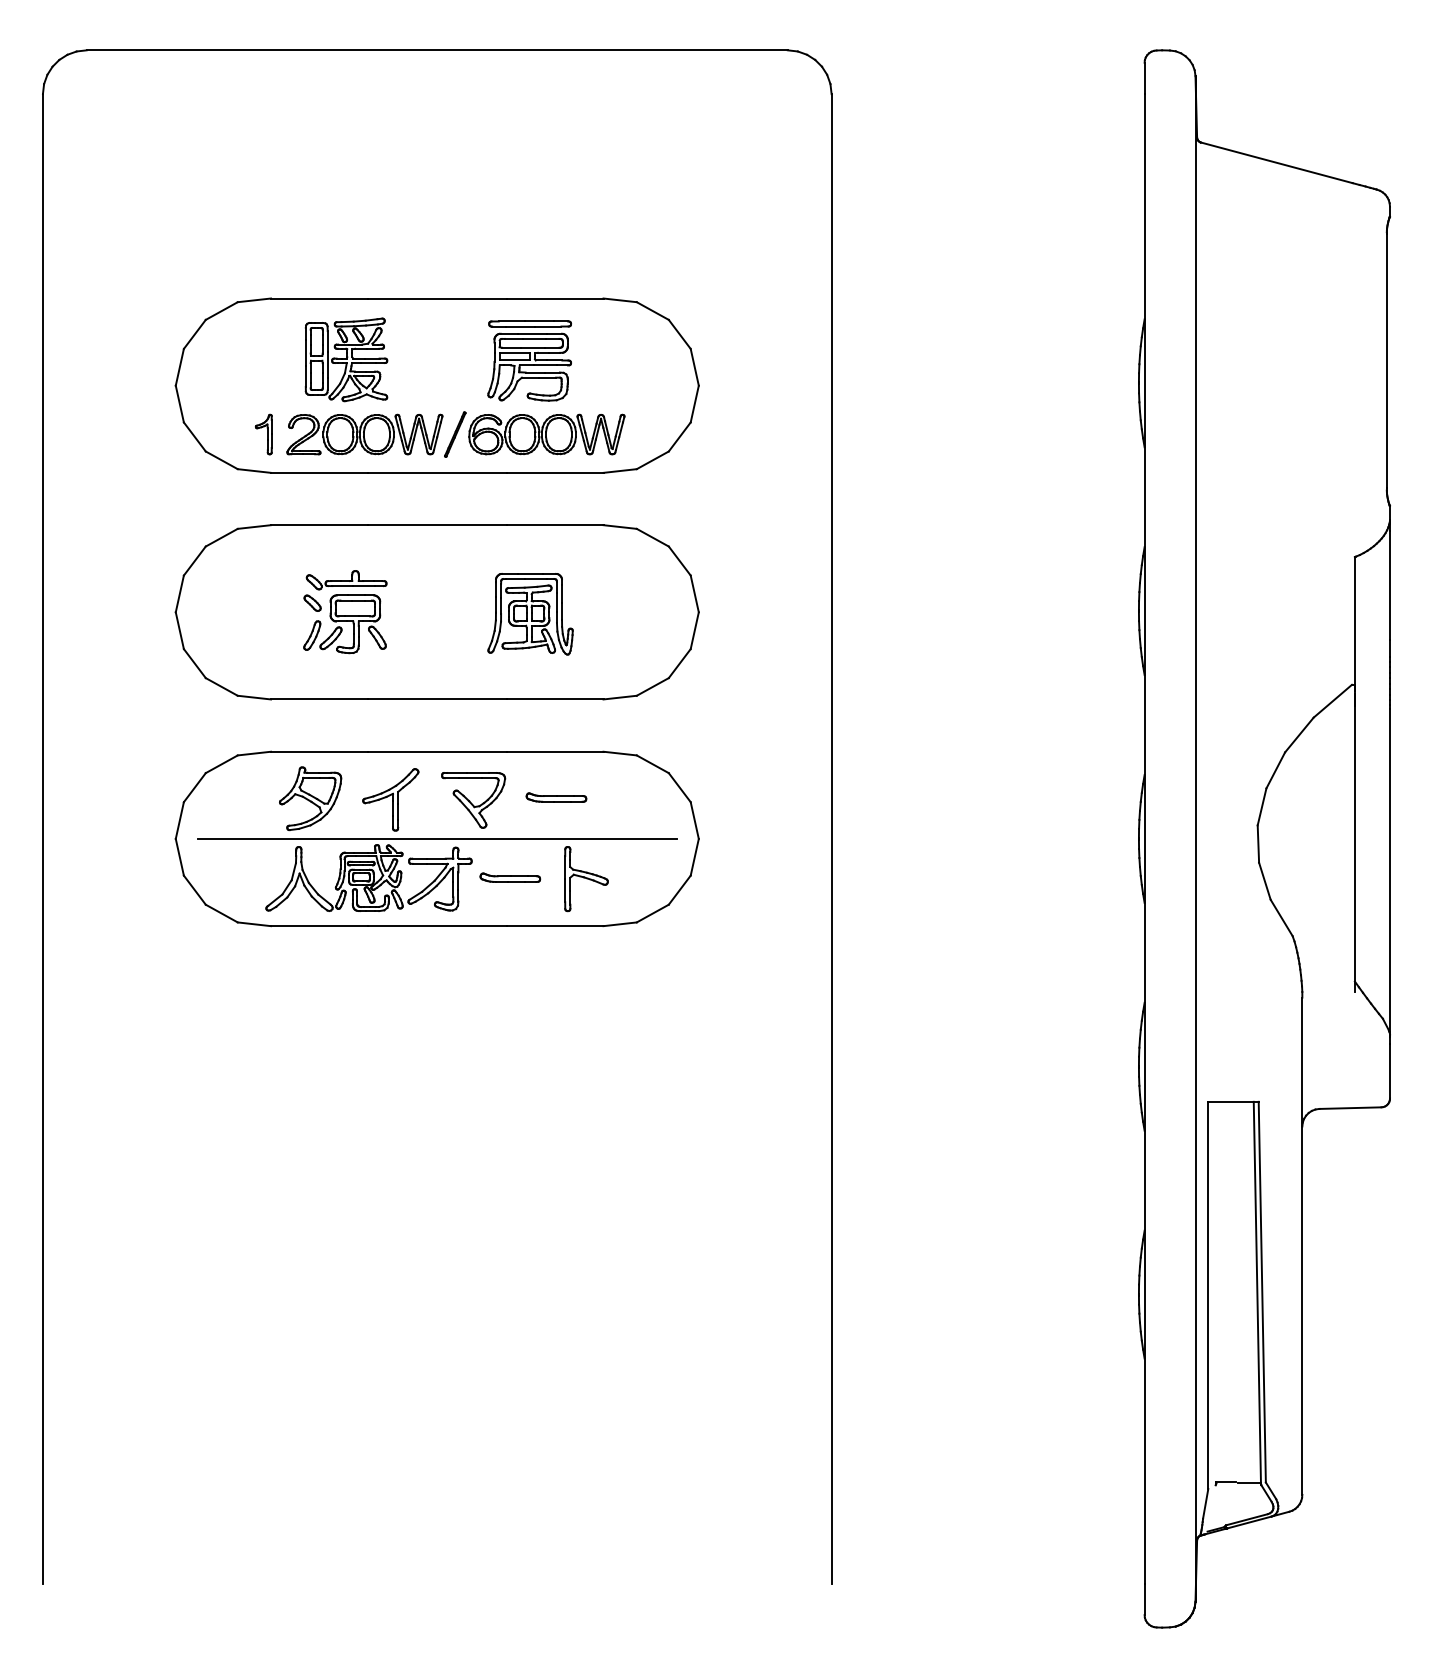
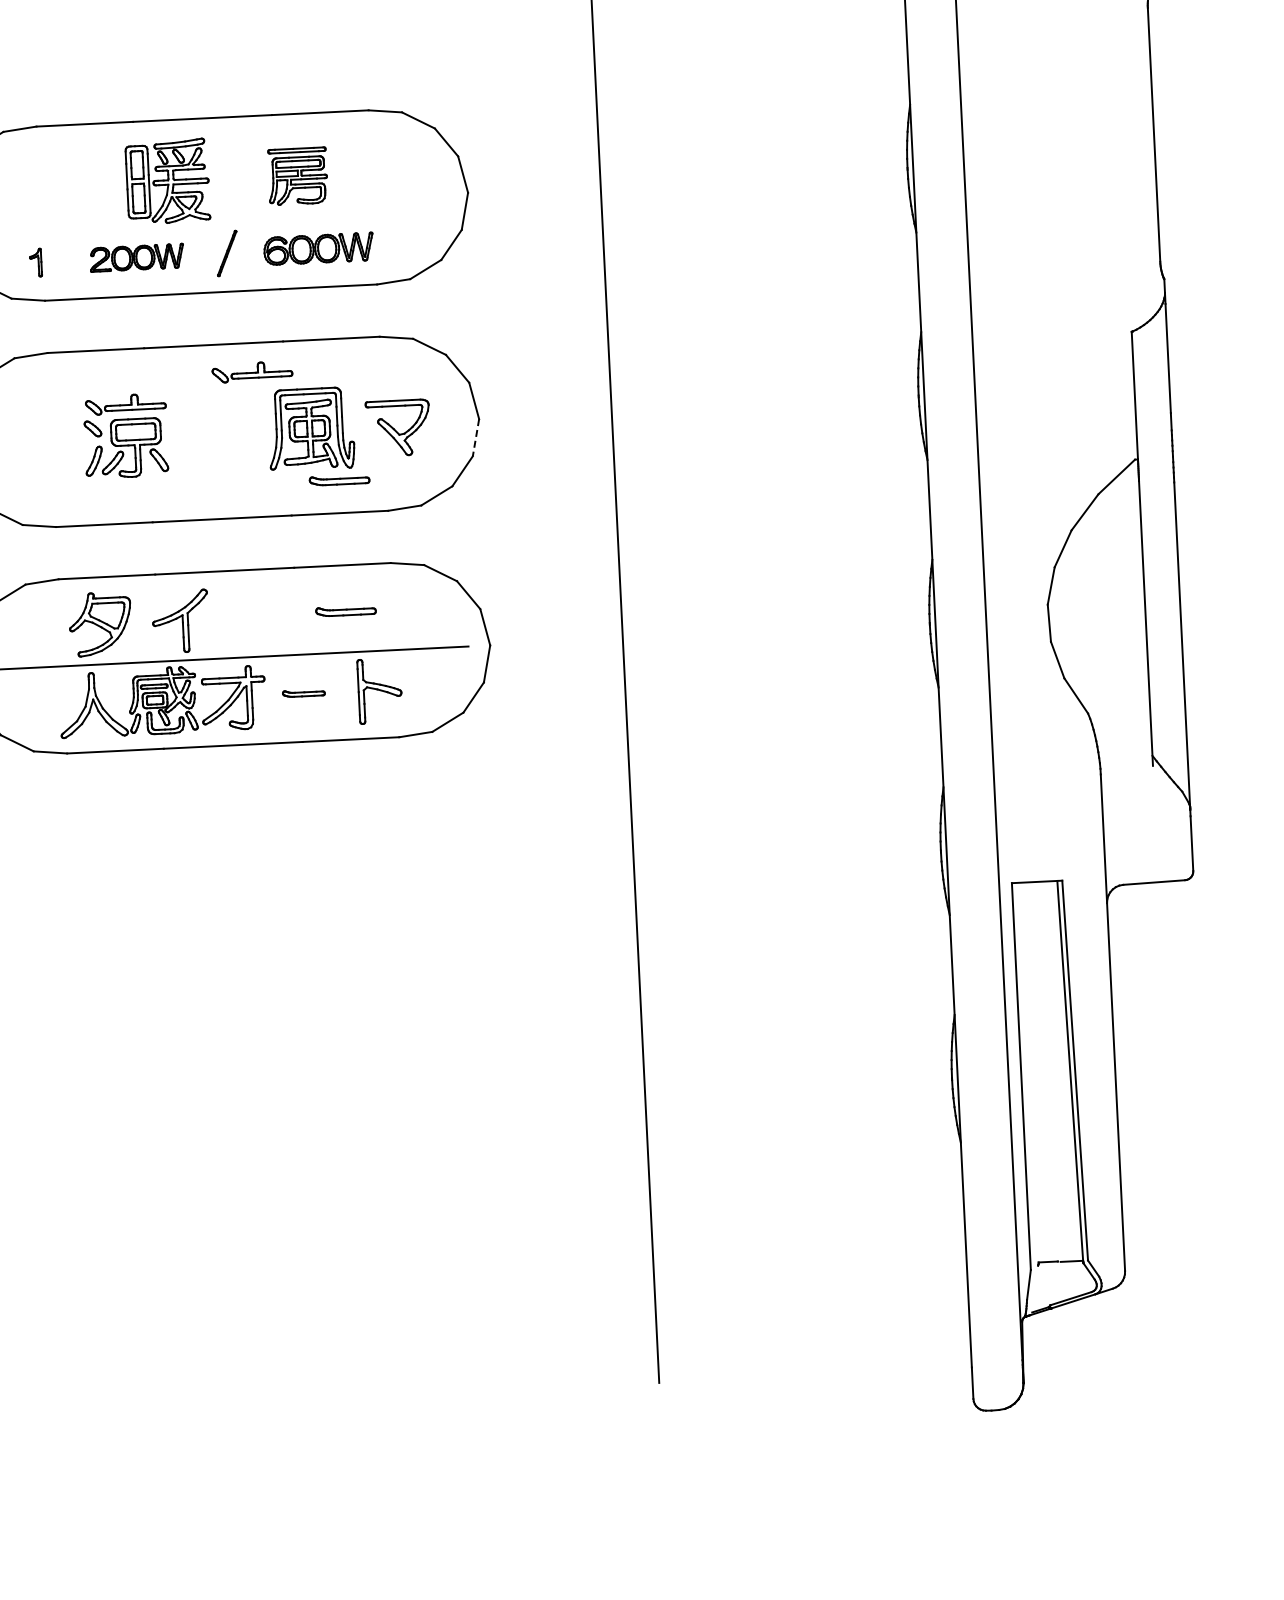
part: (346, 359) -> (167, 181), moved
part: (529, 360) -> (297, 175), size x0.7
part: (263, 434) -> (35, 262), size x0.7
part: (364, 434) -> (136, 257), size x0.6
part: (546, 434) -> (318, 248), size x0.7
part: (474, 554) -> (252, 372), added
line: (694, 630) -> (475, 437), solid -> dashed
part: (556, 666) -> (339, 480), added
part: (473, 800) -> (398, 428), moved
part: (510, 877) -> (304, 693), size x0.7

